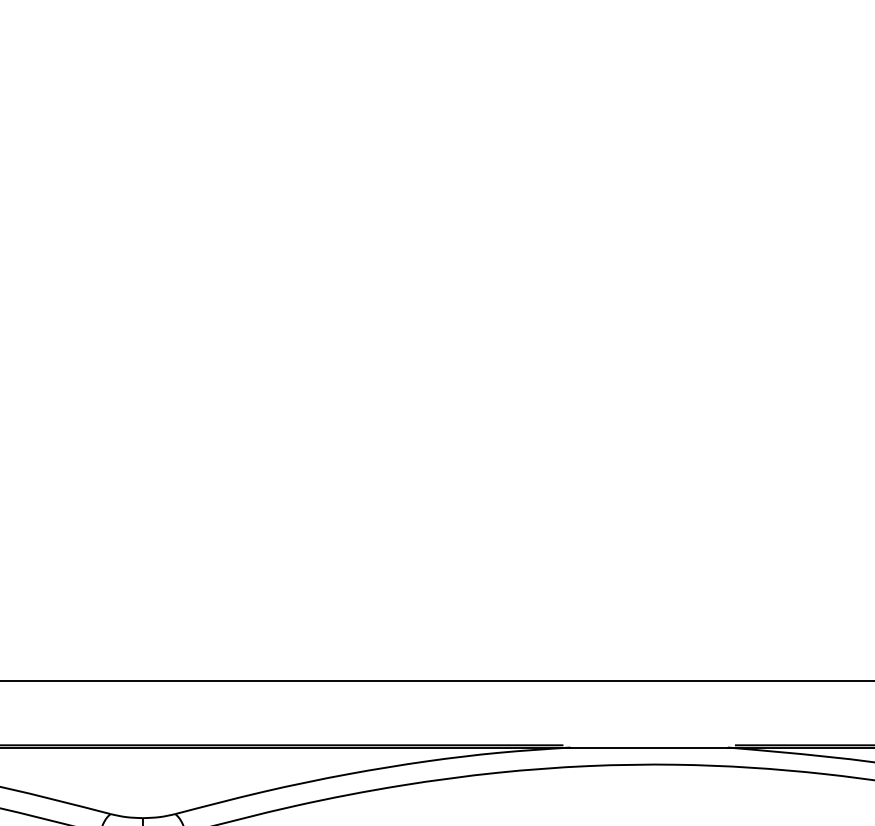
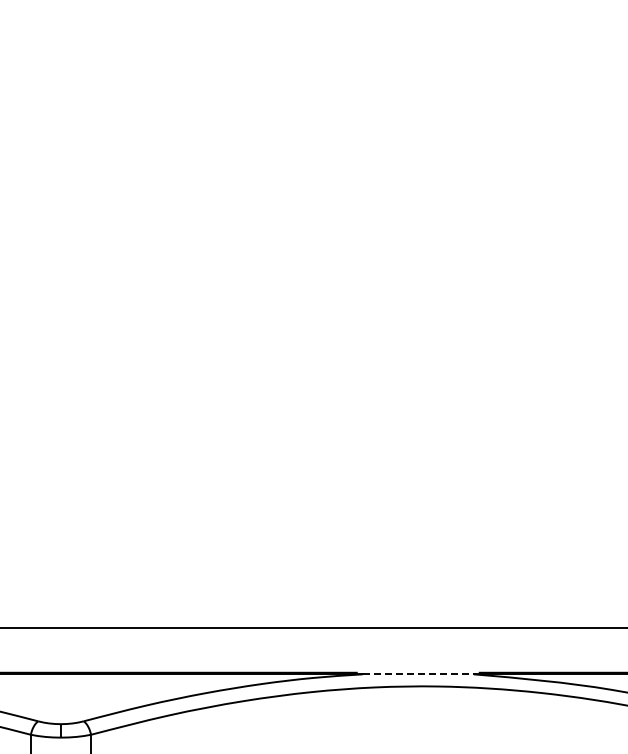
line: (649, 747) -> (418, 674), solid -> dashed

